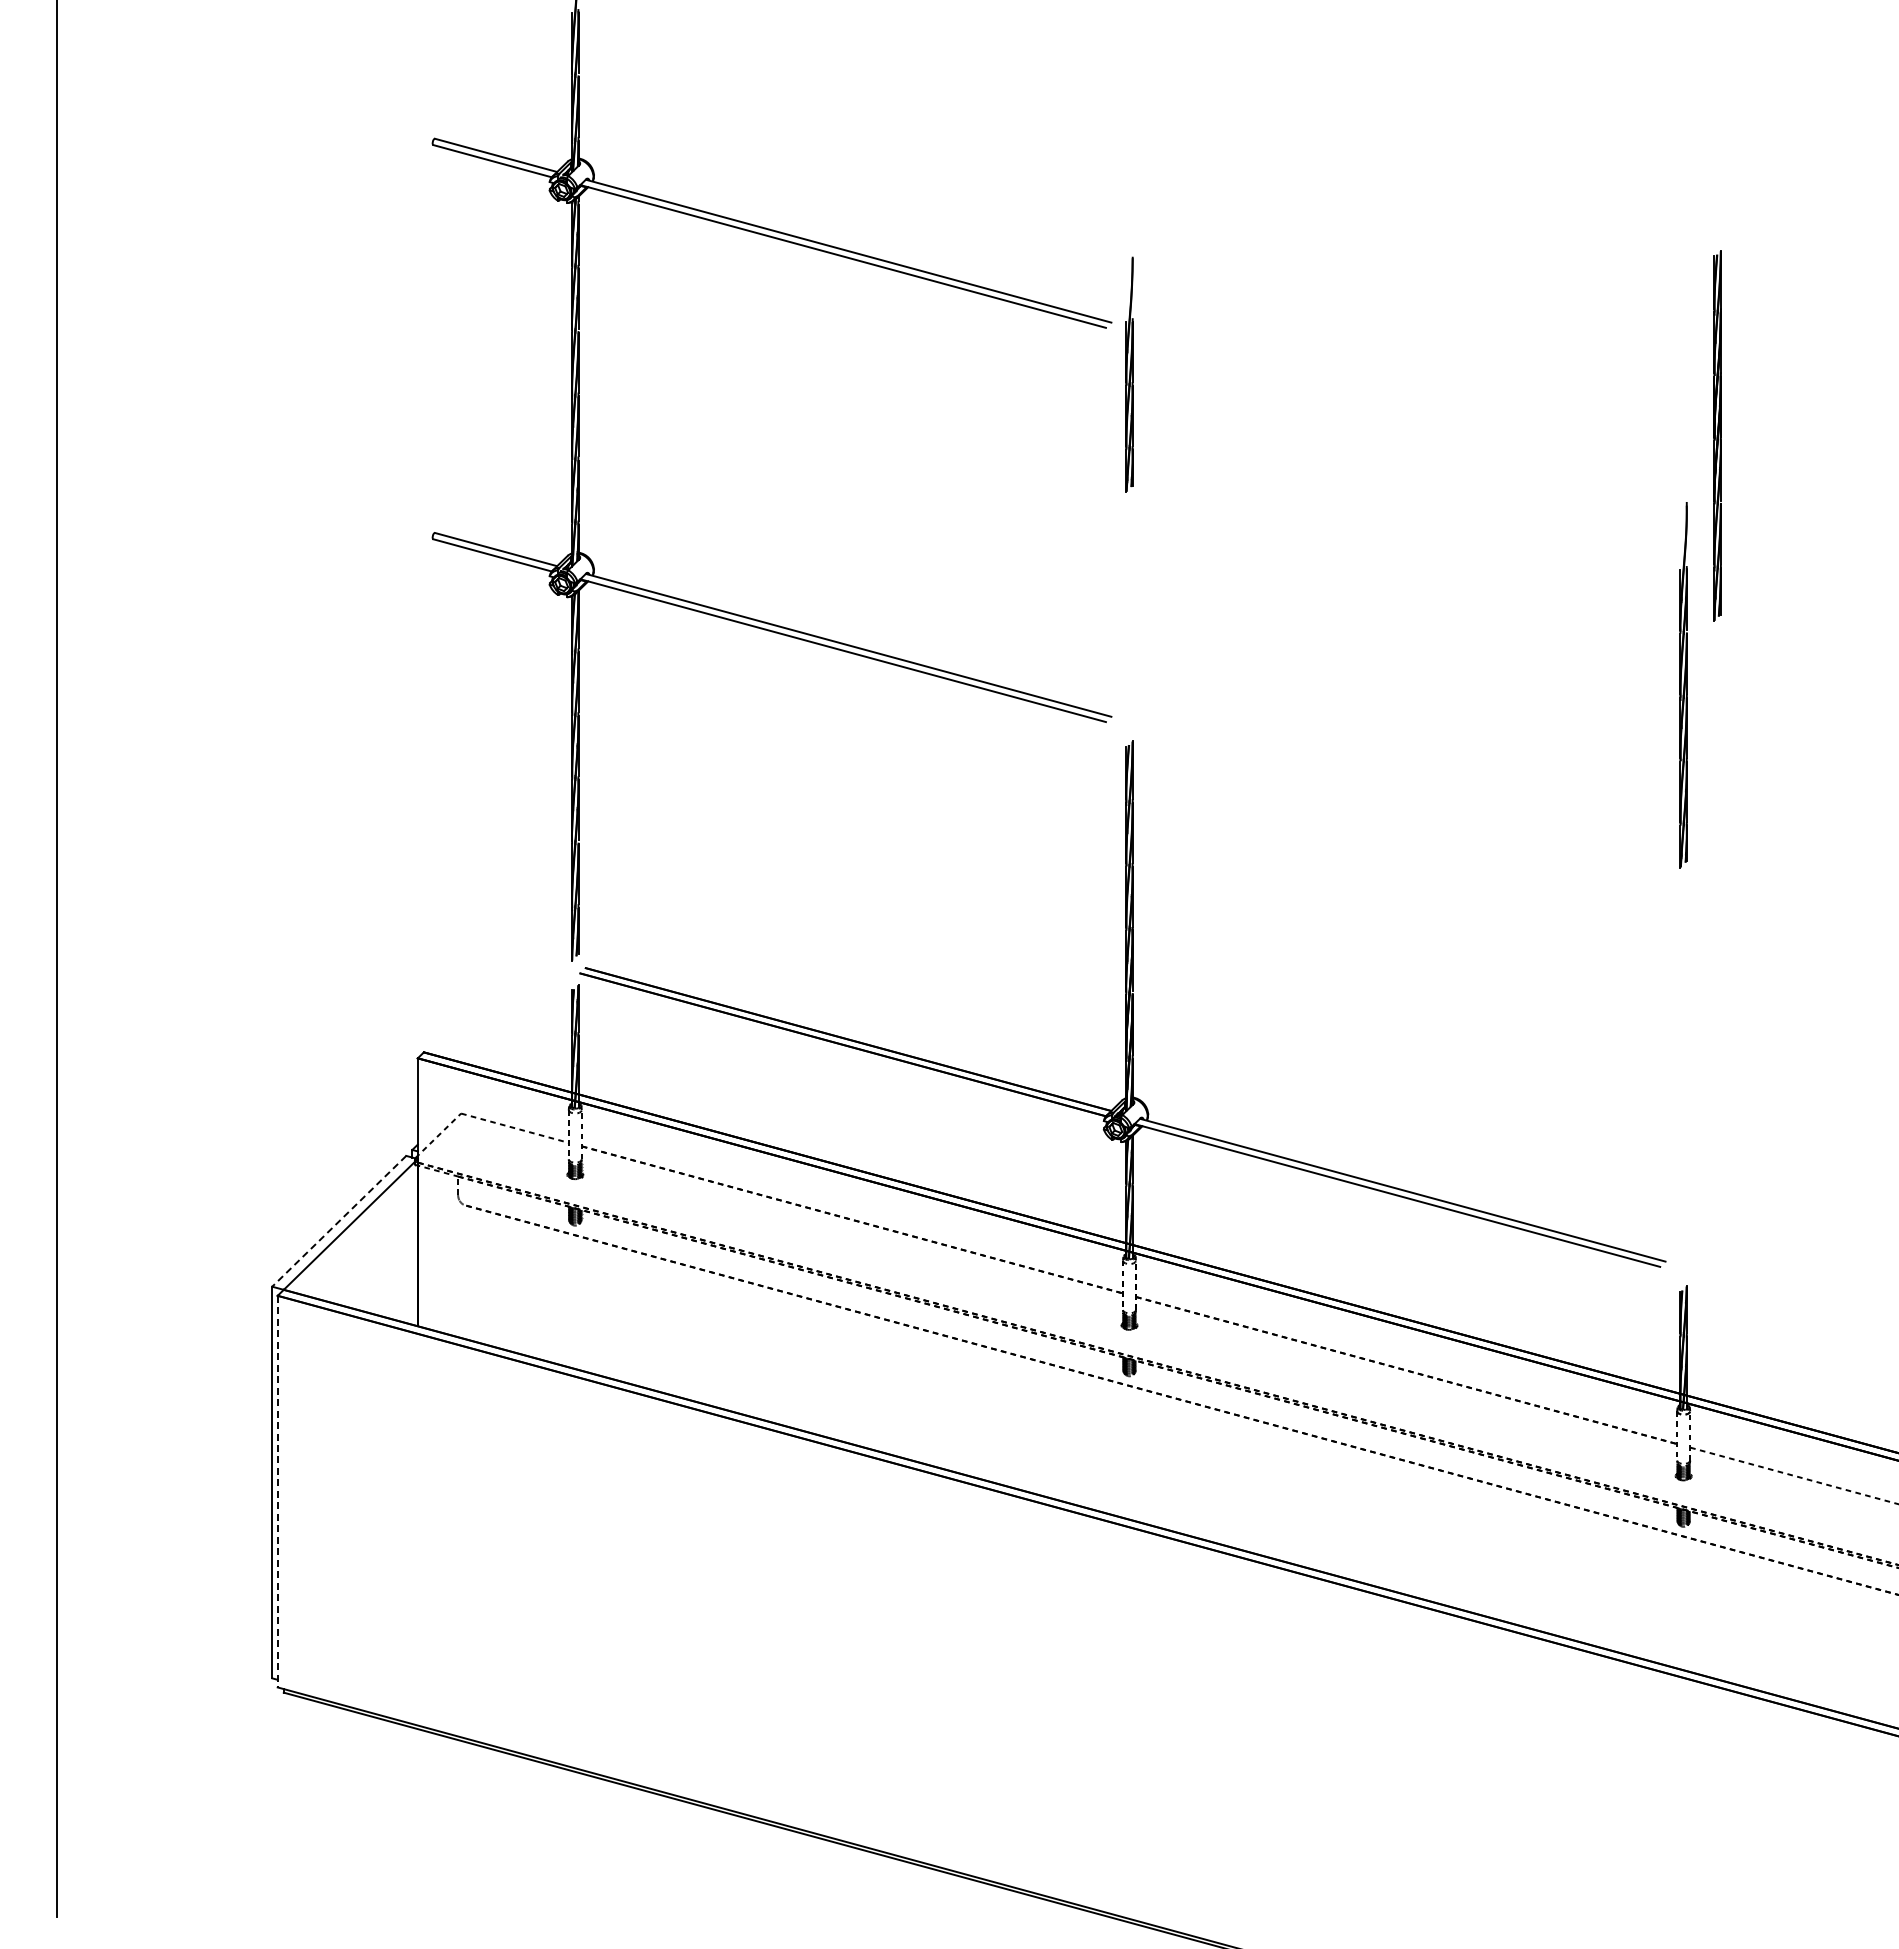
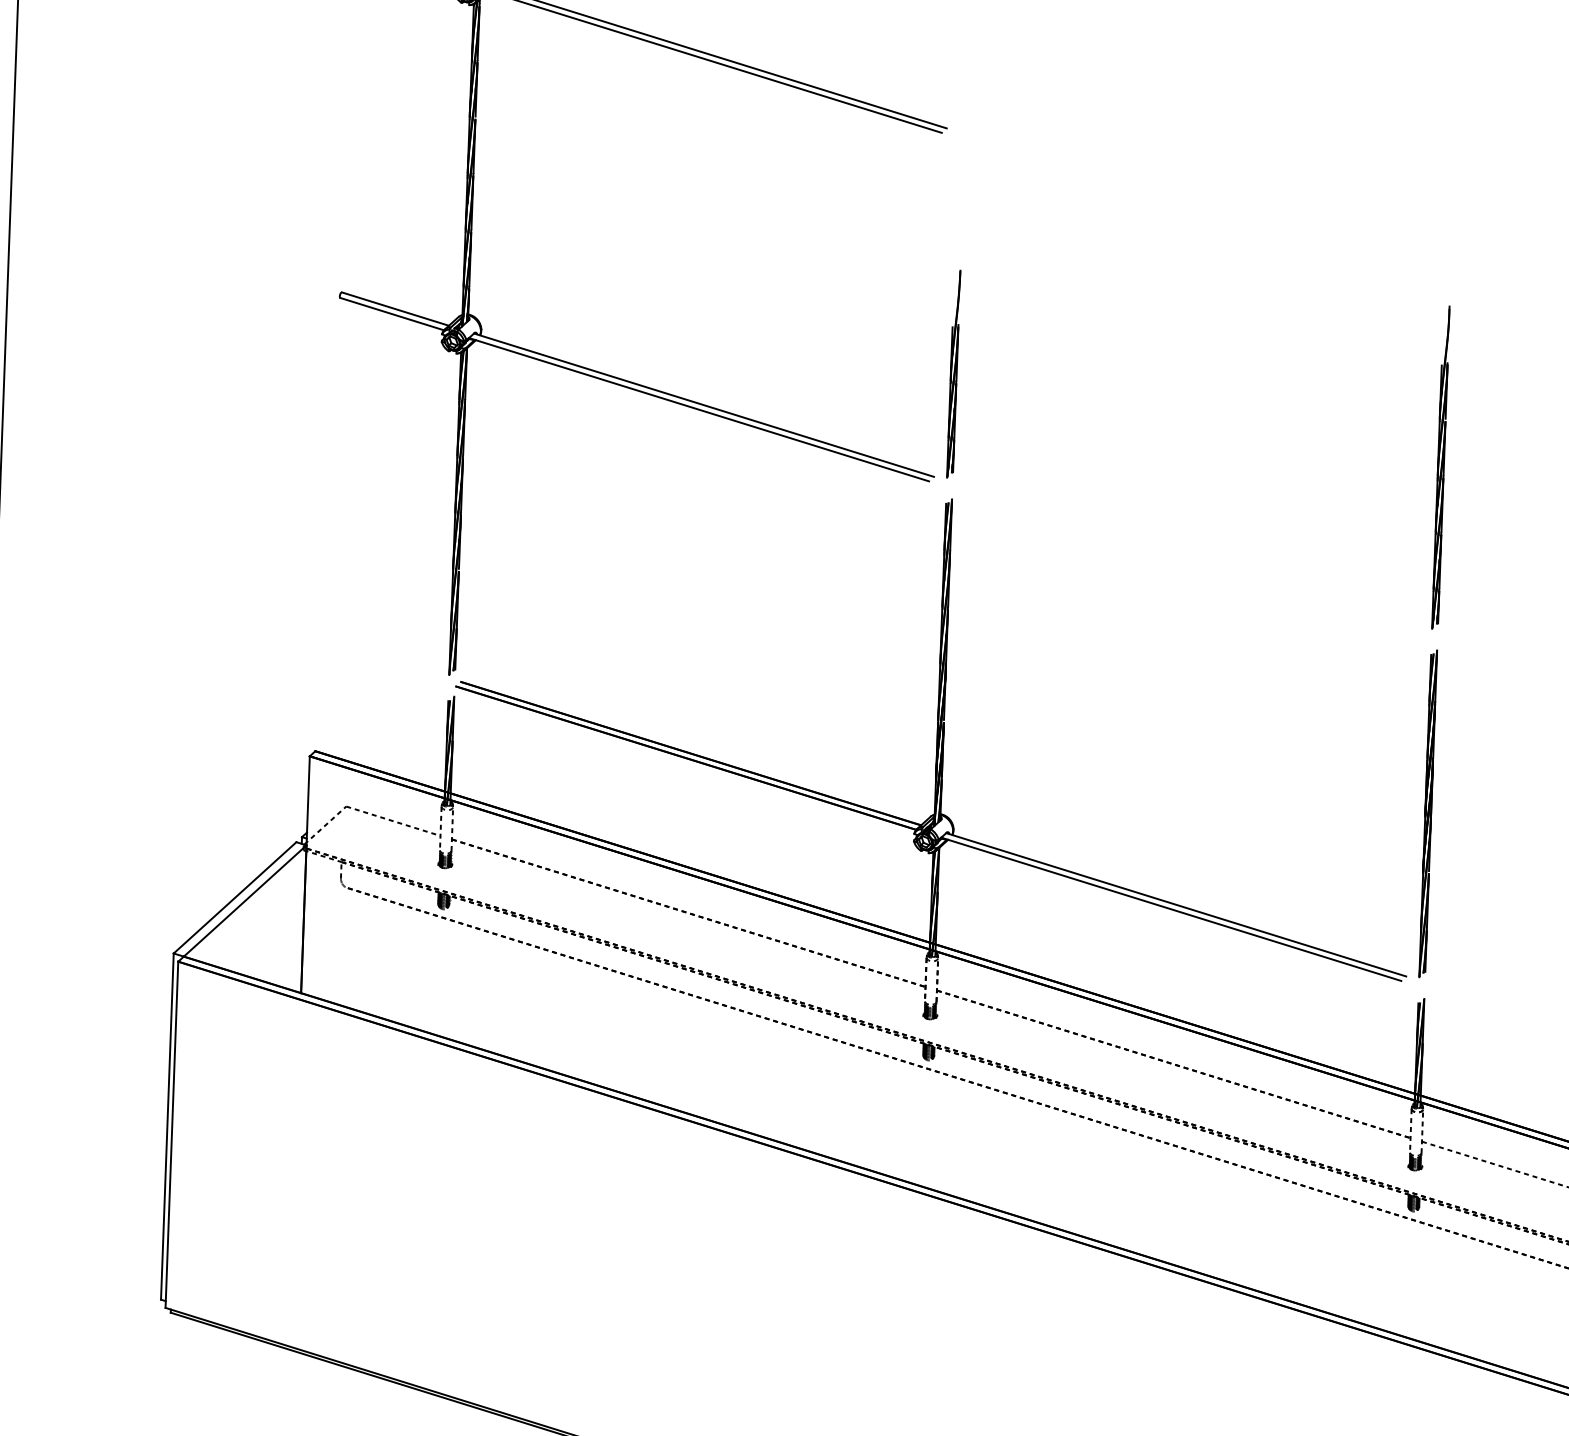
part: (1129, 374) -> (953, 373), moved
part: (1717, 435) -> (1428, 813), moved
line: (339, 1221) -> (235, 898), dashed -> solid
line: (277, 1491) -> (171, 1134), dashed -> solid

